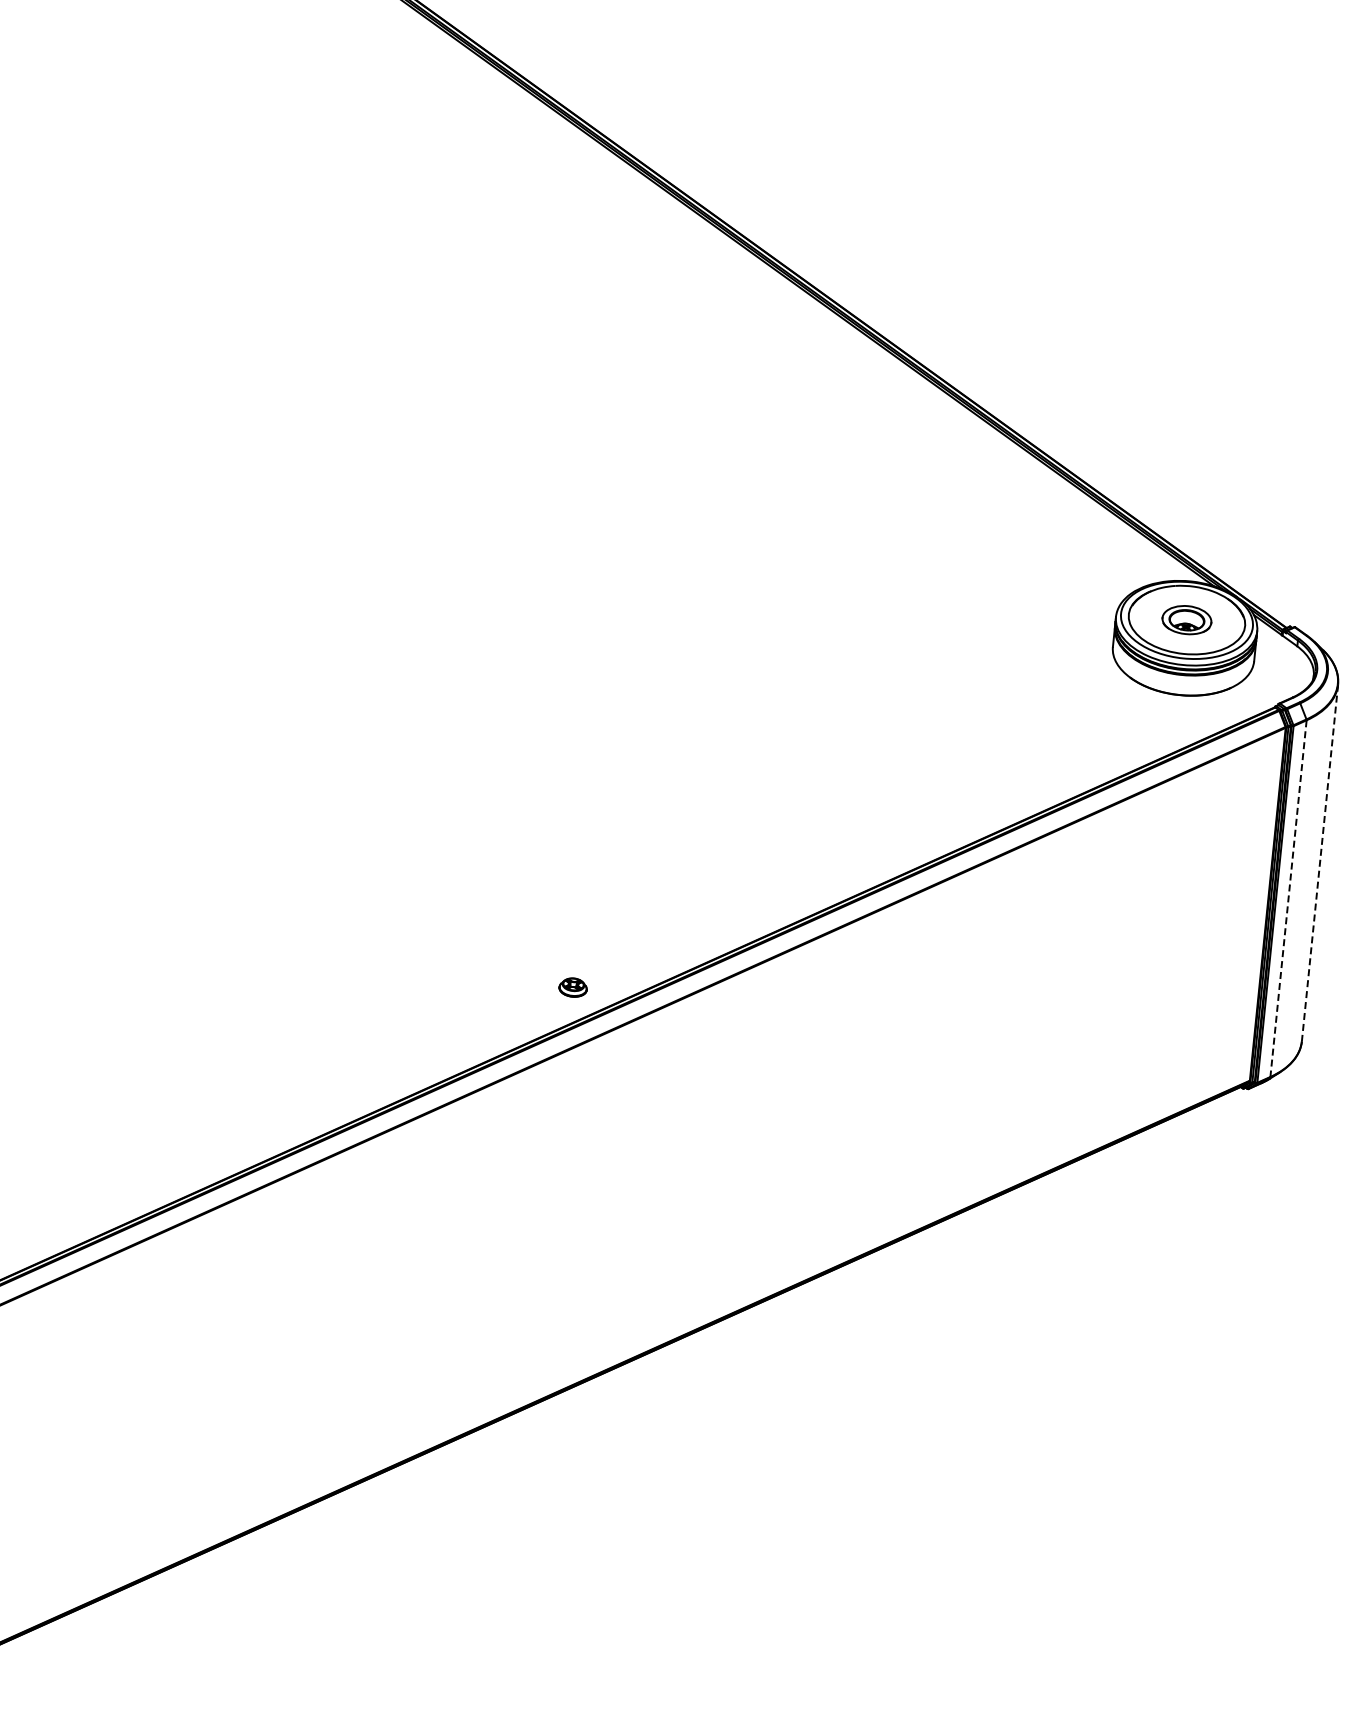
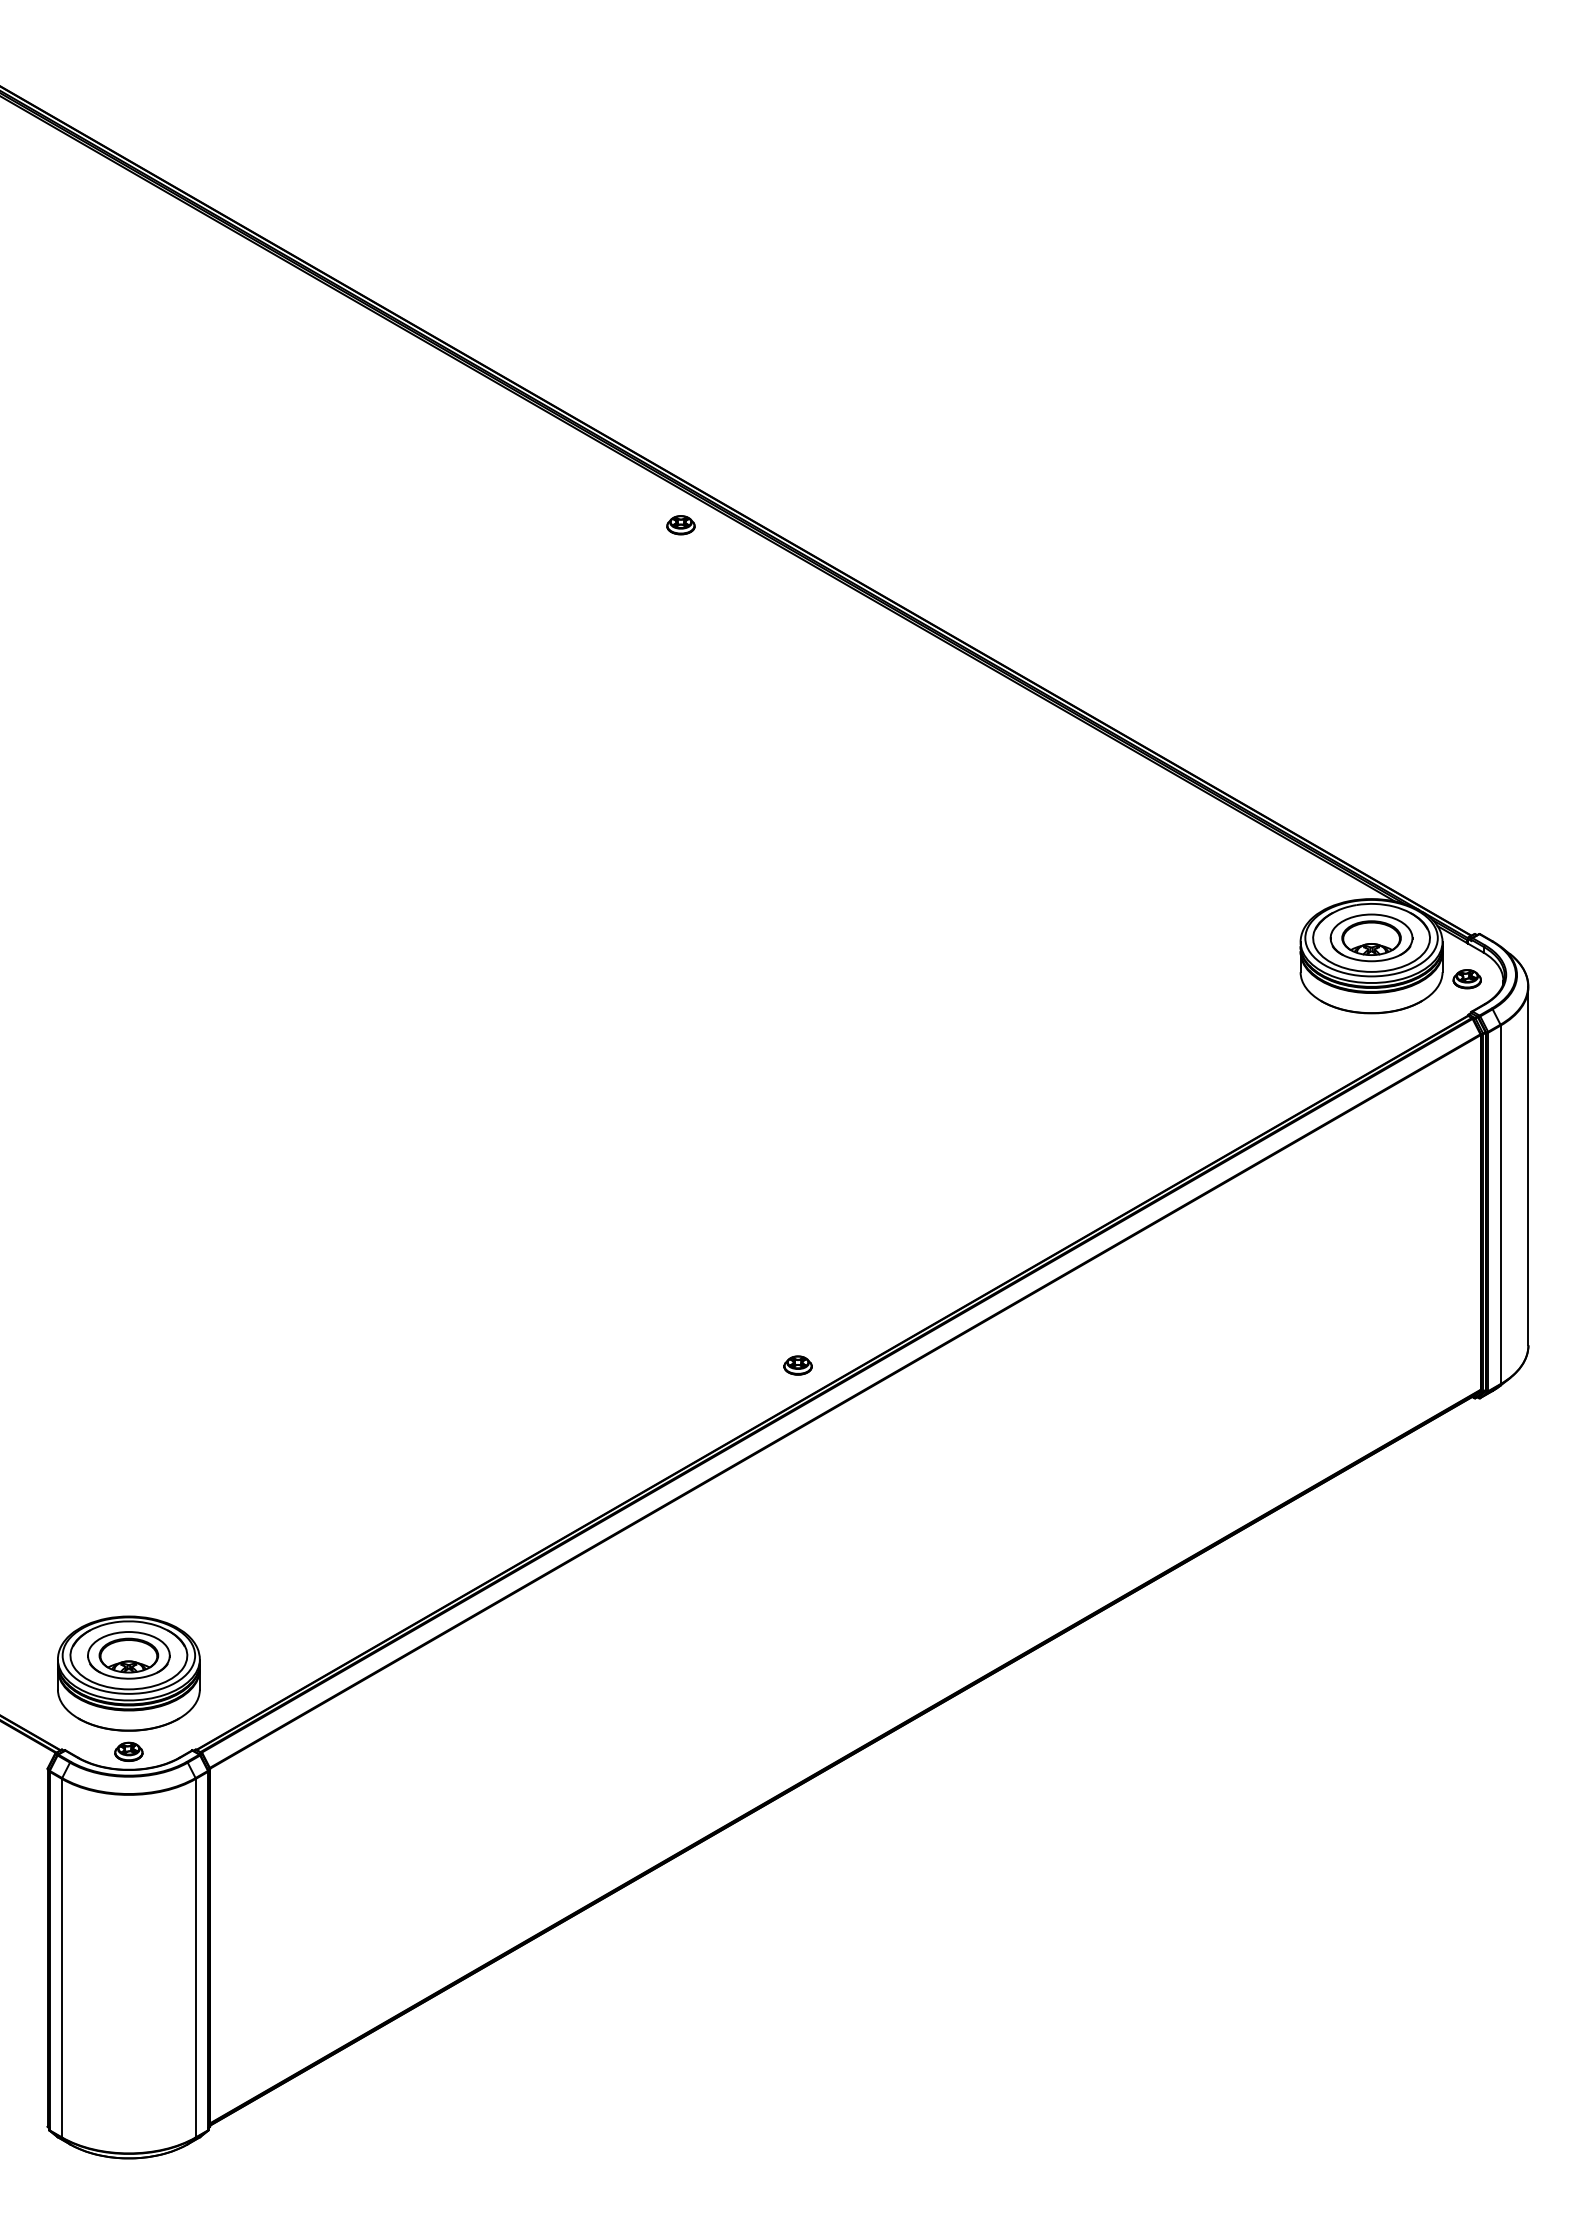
part: (541, 139) -> (680, 525), added
part: (1186, 619) -> (1371, 937), size x1.67
part: (1277, 671) -> (1466, 979), added
line: (1320, 863) -> (1528, 1166), dashed -> solid
line: (1288, 899) -> (1500, 1205), dashed -> solid

